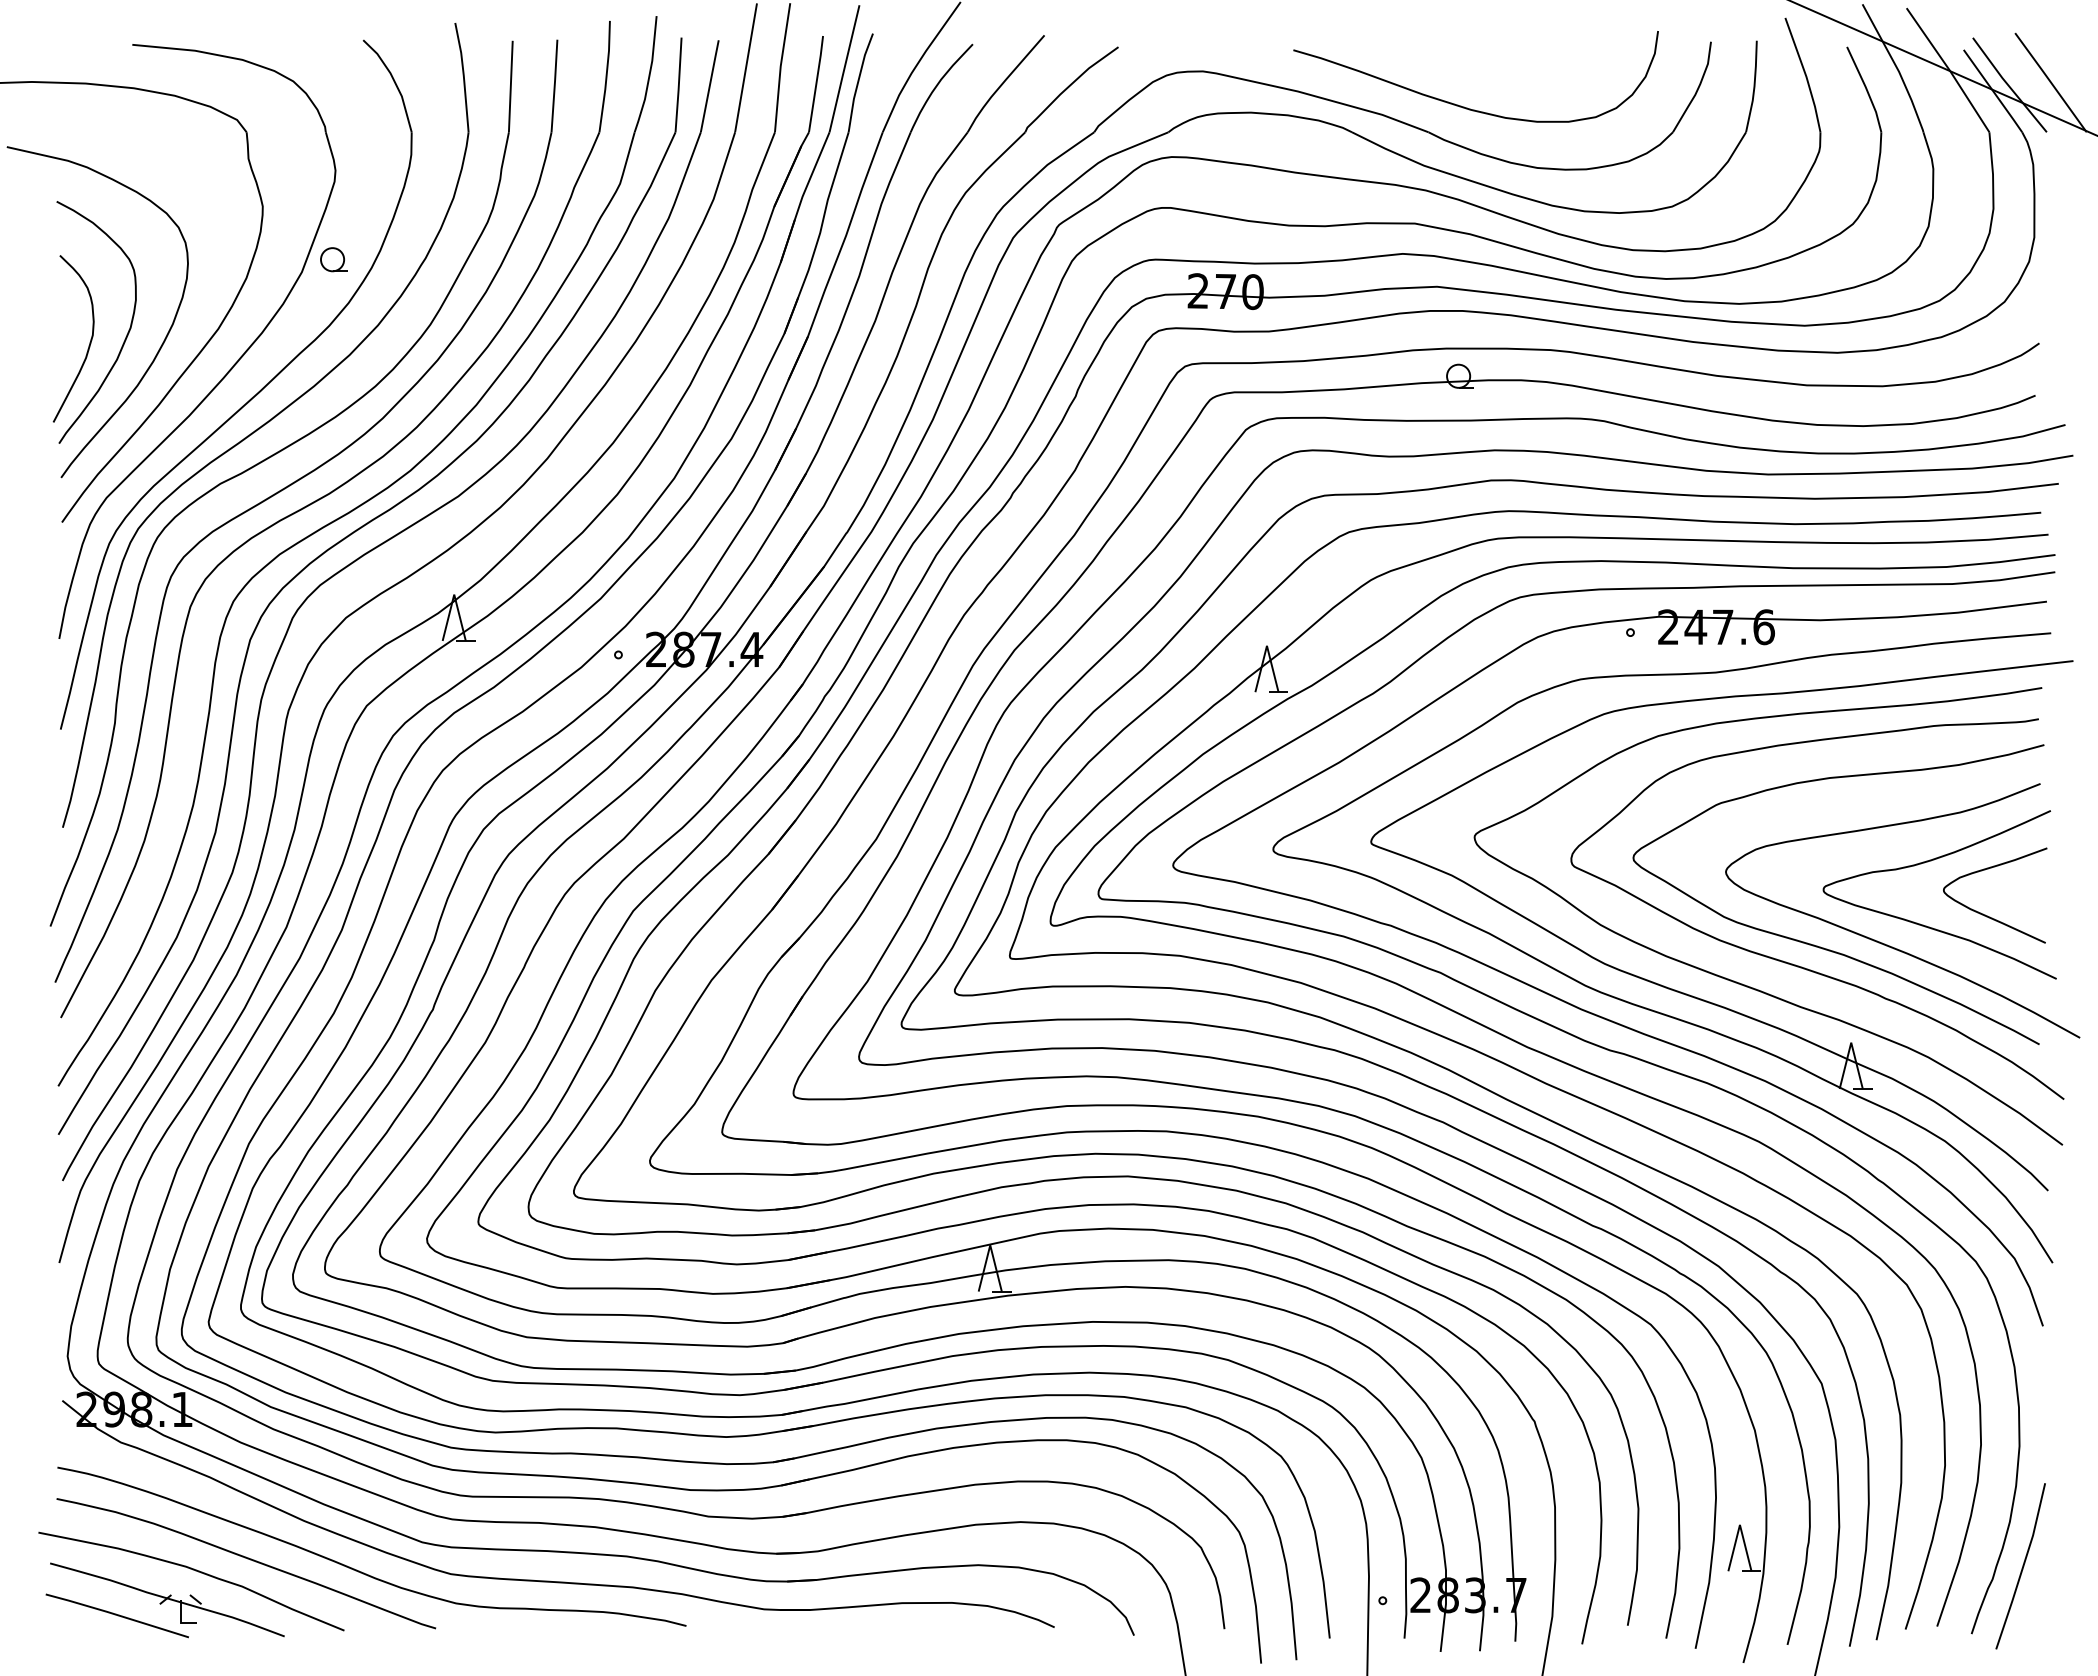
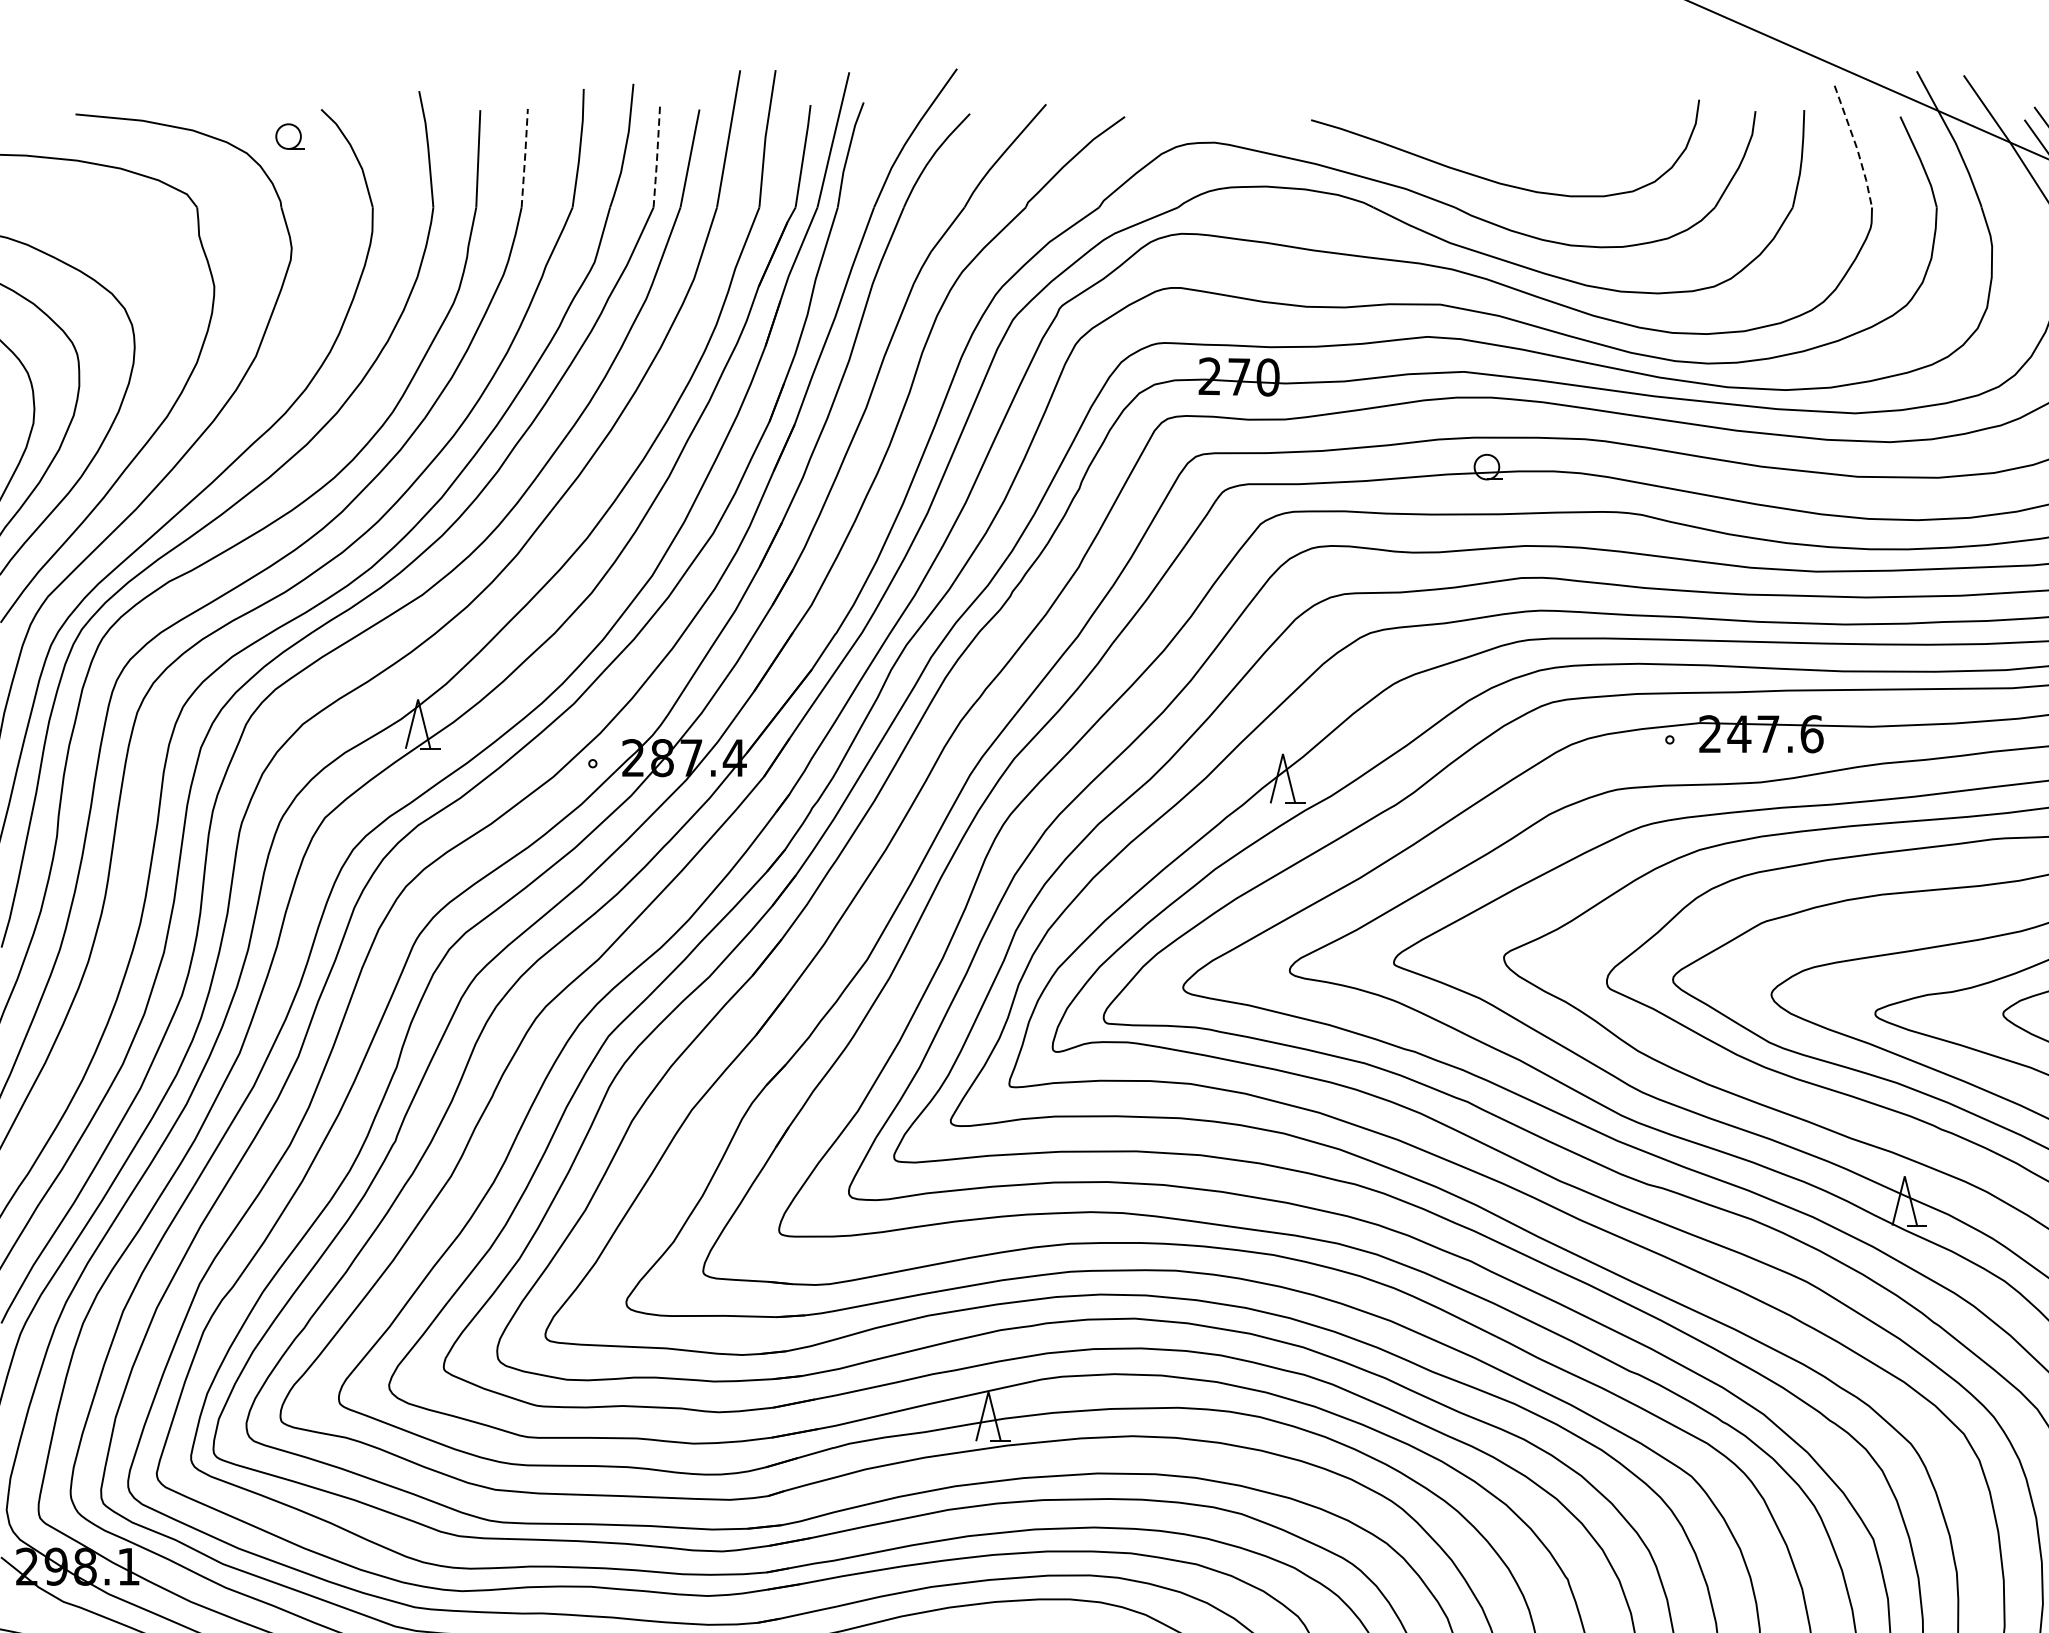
line: (1806, 76) -> (1857, 148), solid -> dashed
line: (554, 84) -> (524, 156), solid -> dashed
line: (678, 85) -> (656, 157), solid -> dashed
part: (333, 259) -> (289, 136), moved

